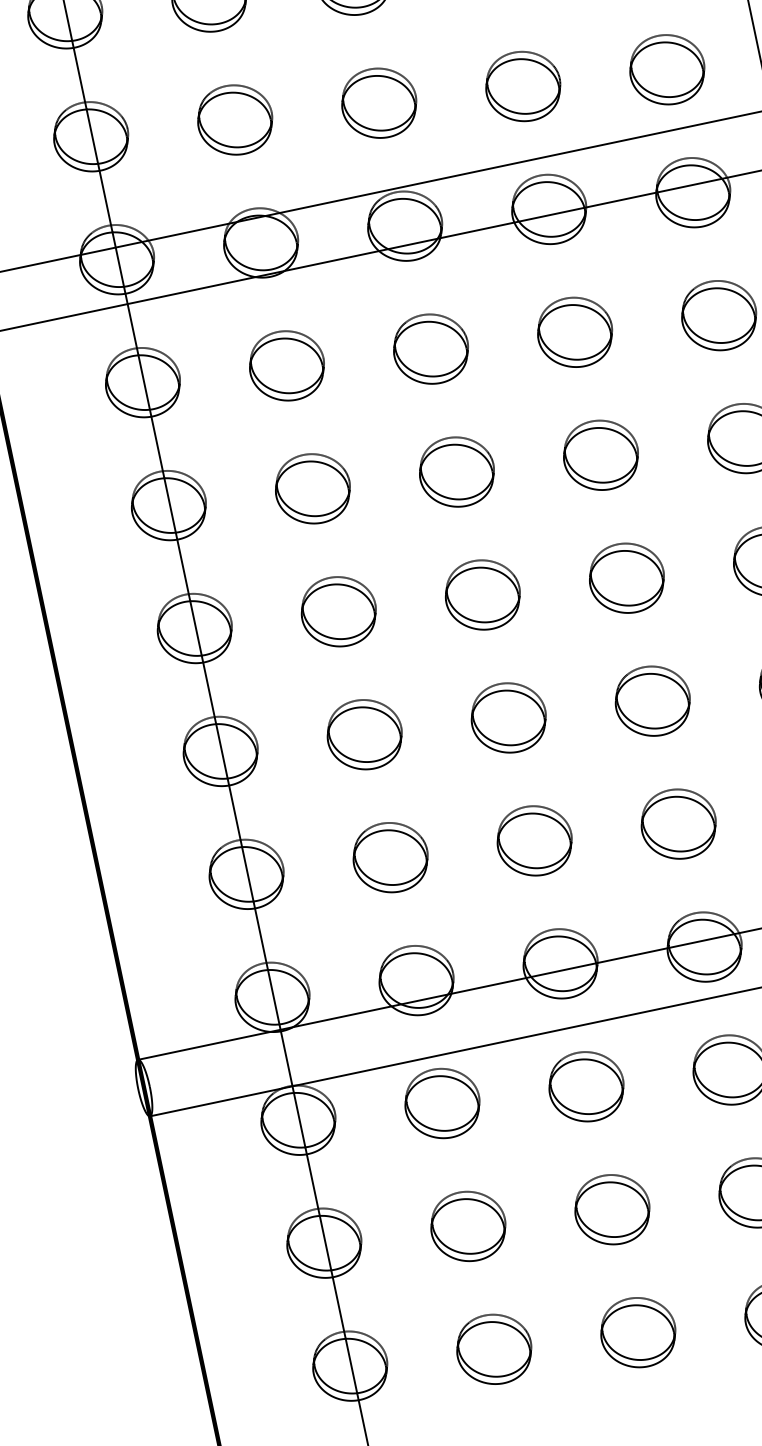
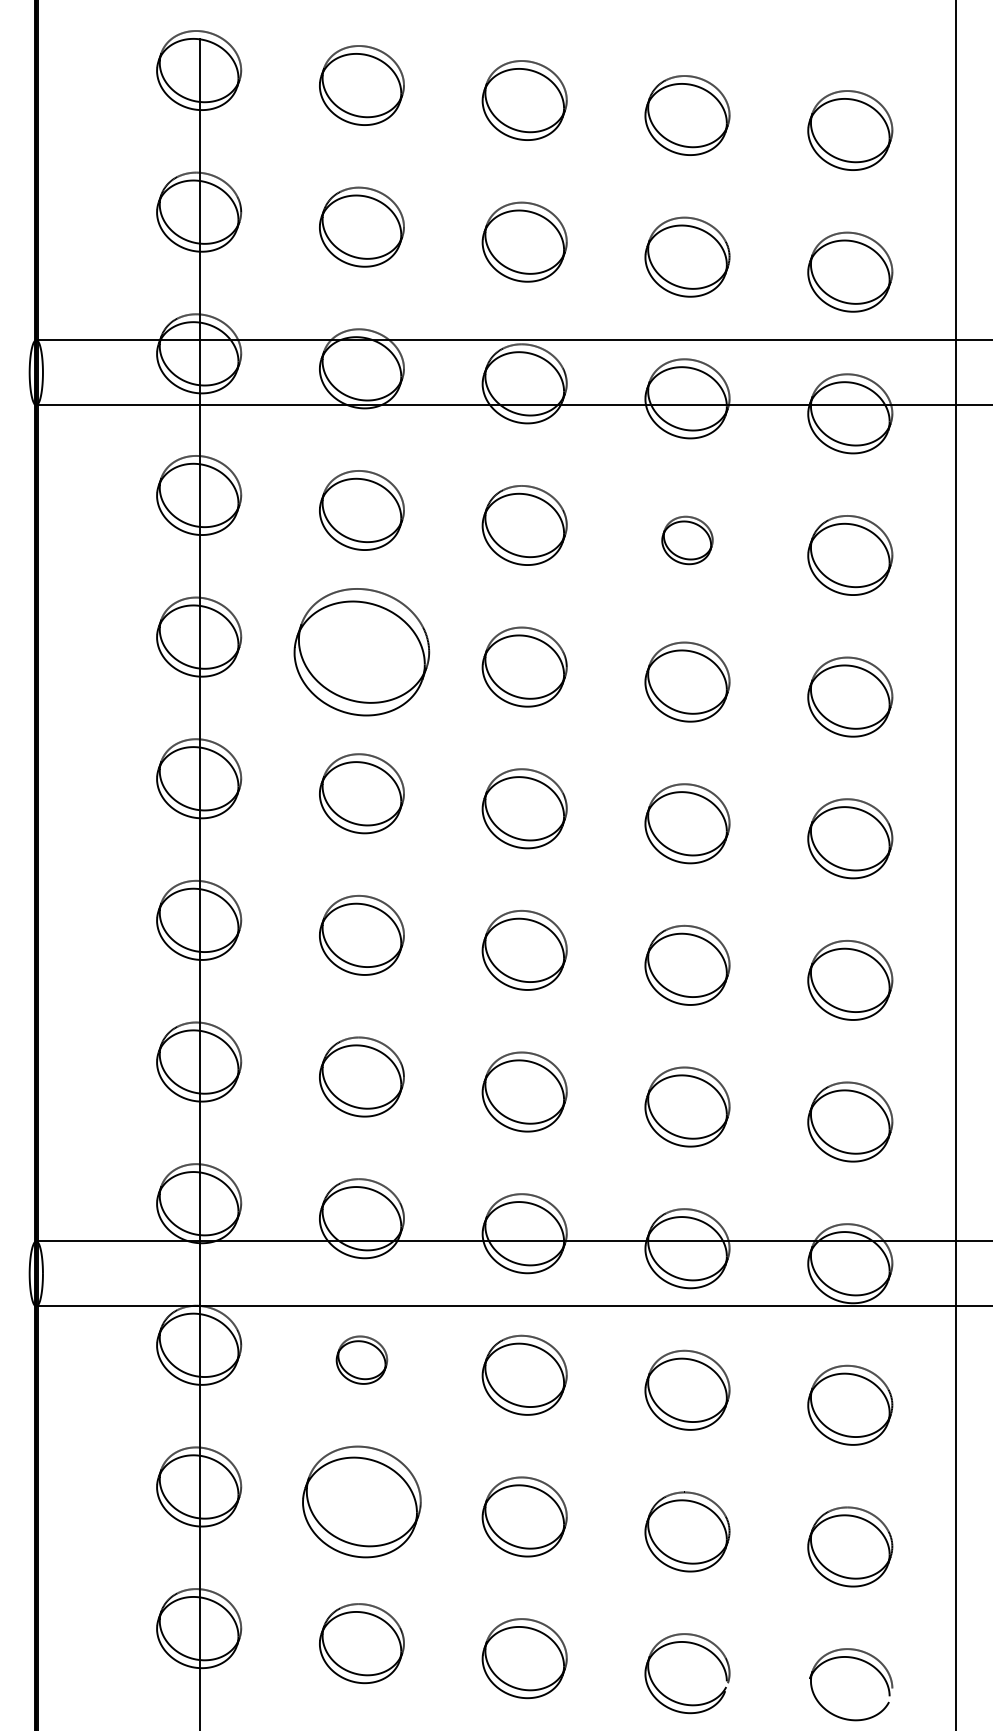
part: (575, 332) -> (687, 540), size x0.6
part: (312, 488) -> (361, 651), size x1.6
part: (441, 1102) -> (361, 1359), size x0.6
part: (467, 1226) -> (361, 1501), size x1.4

